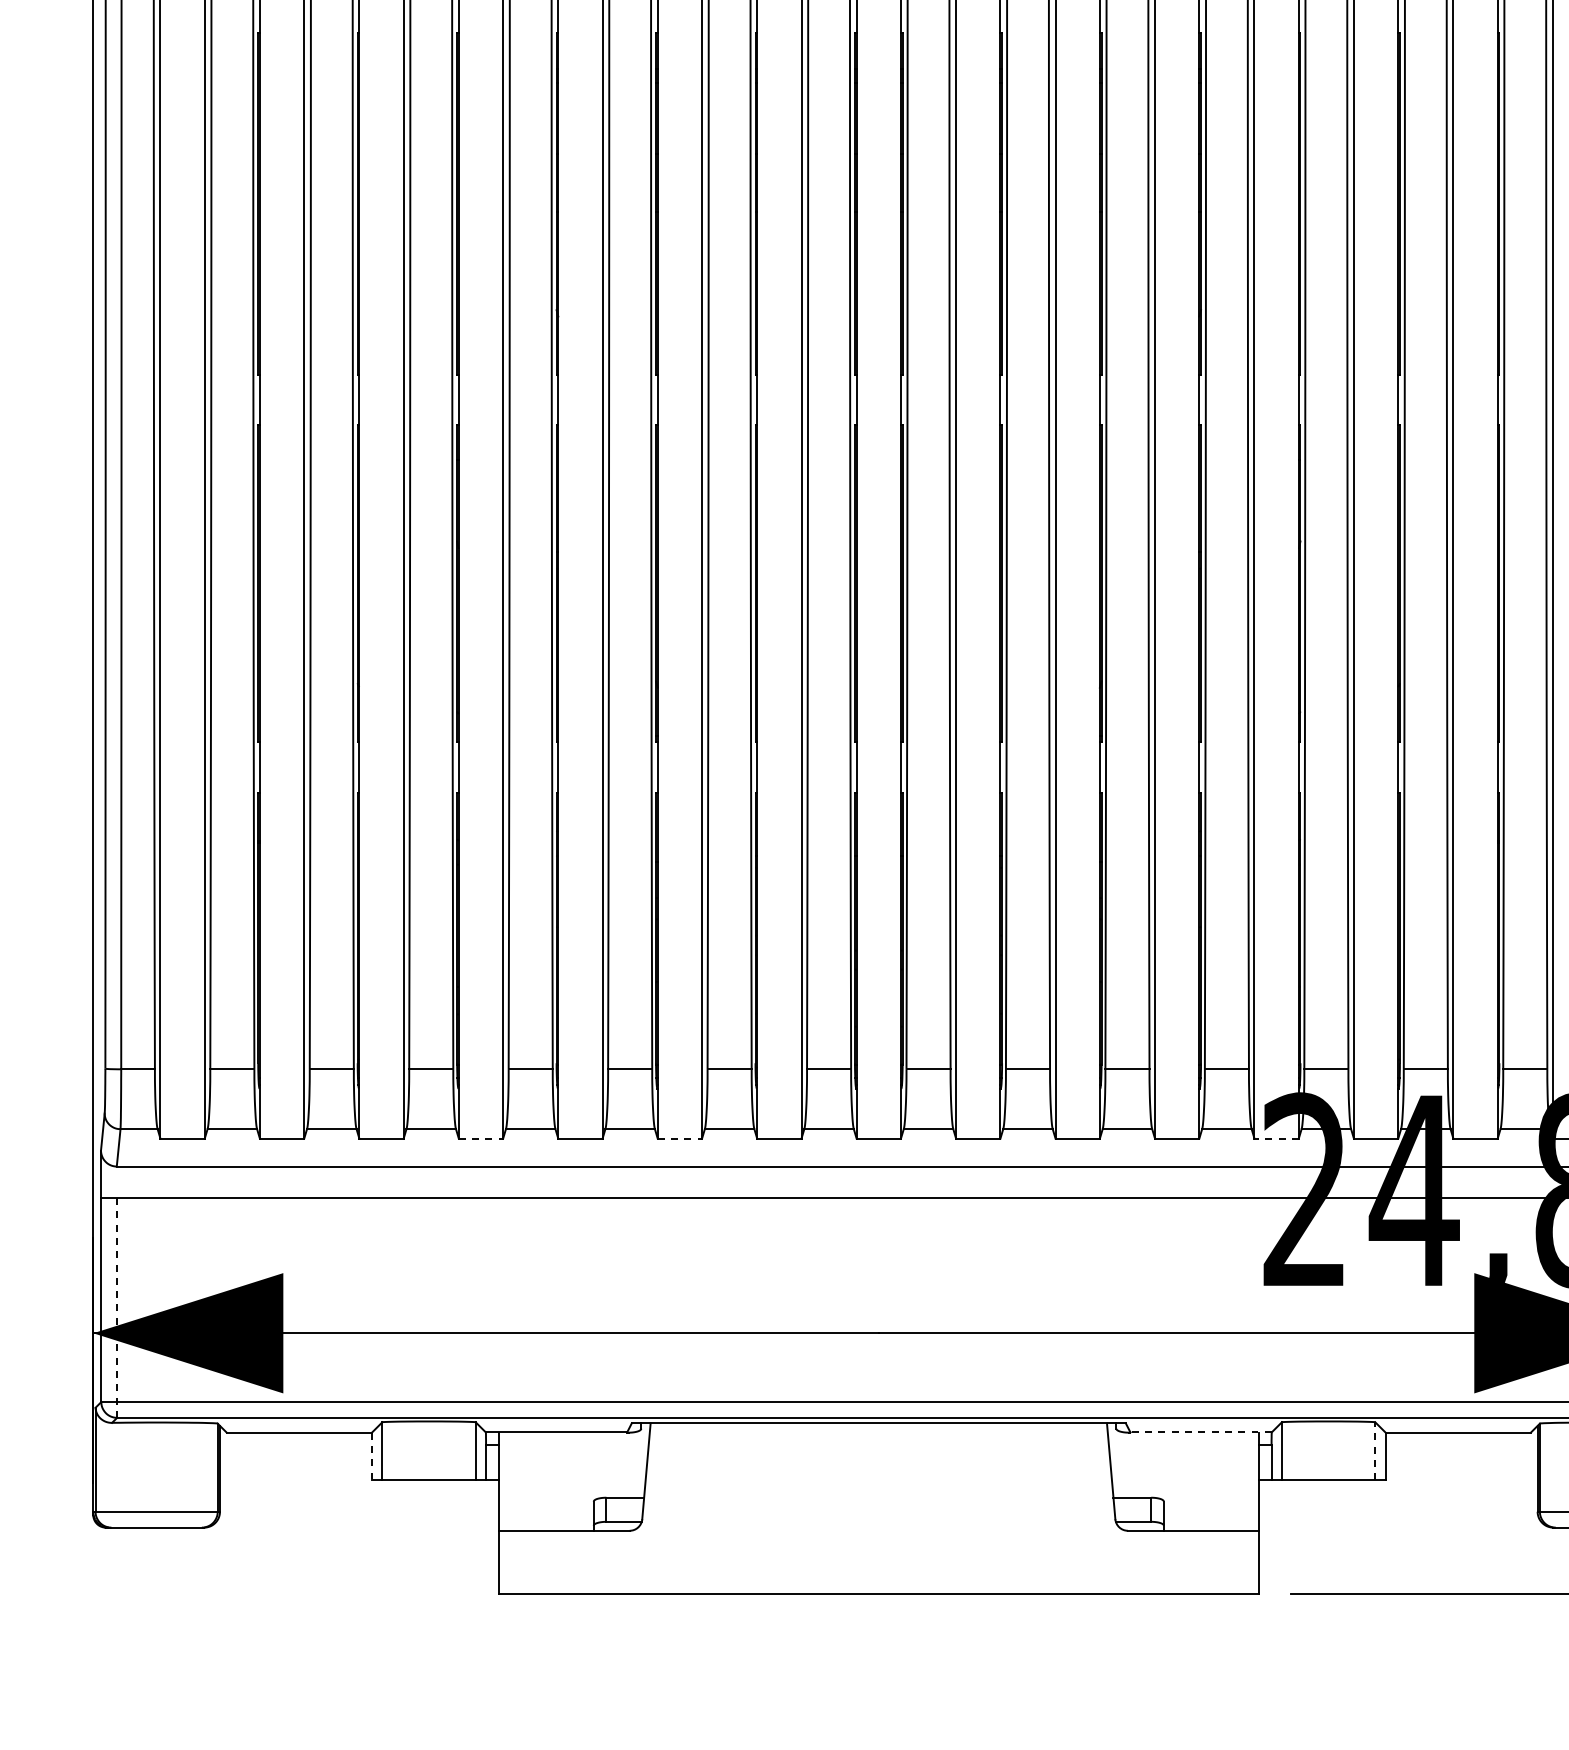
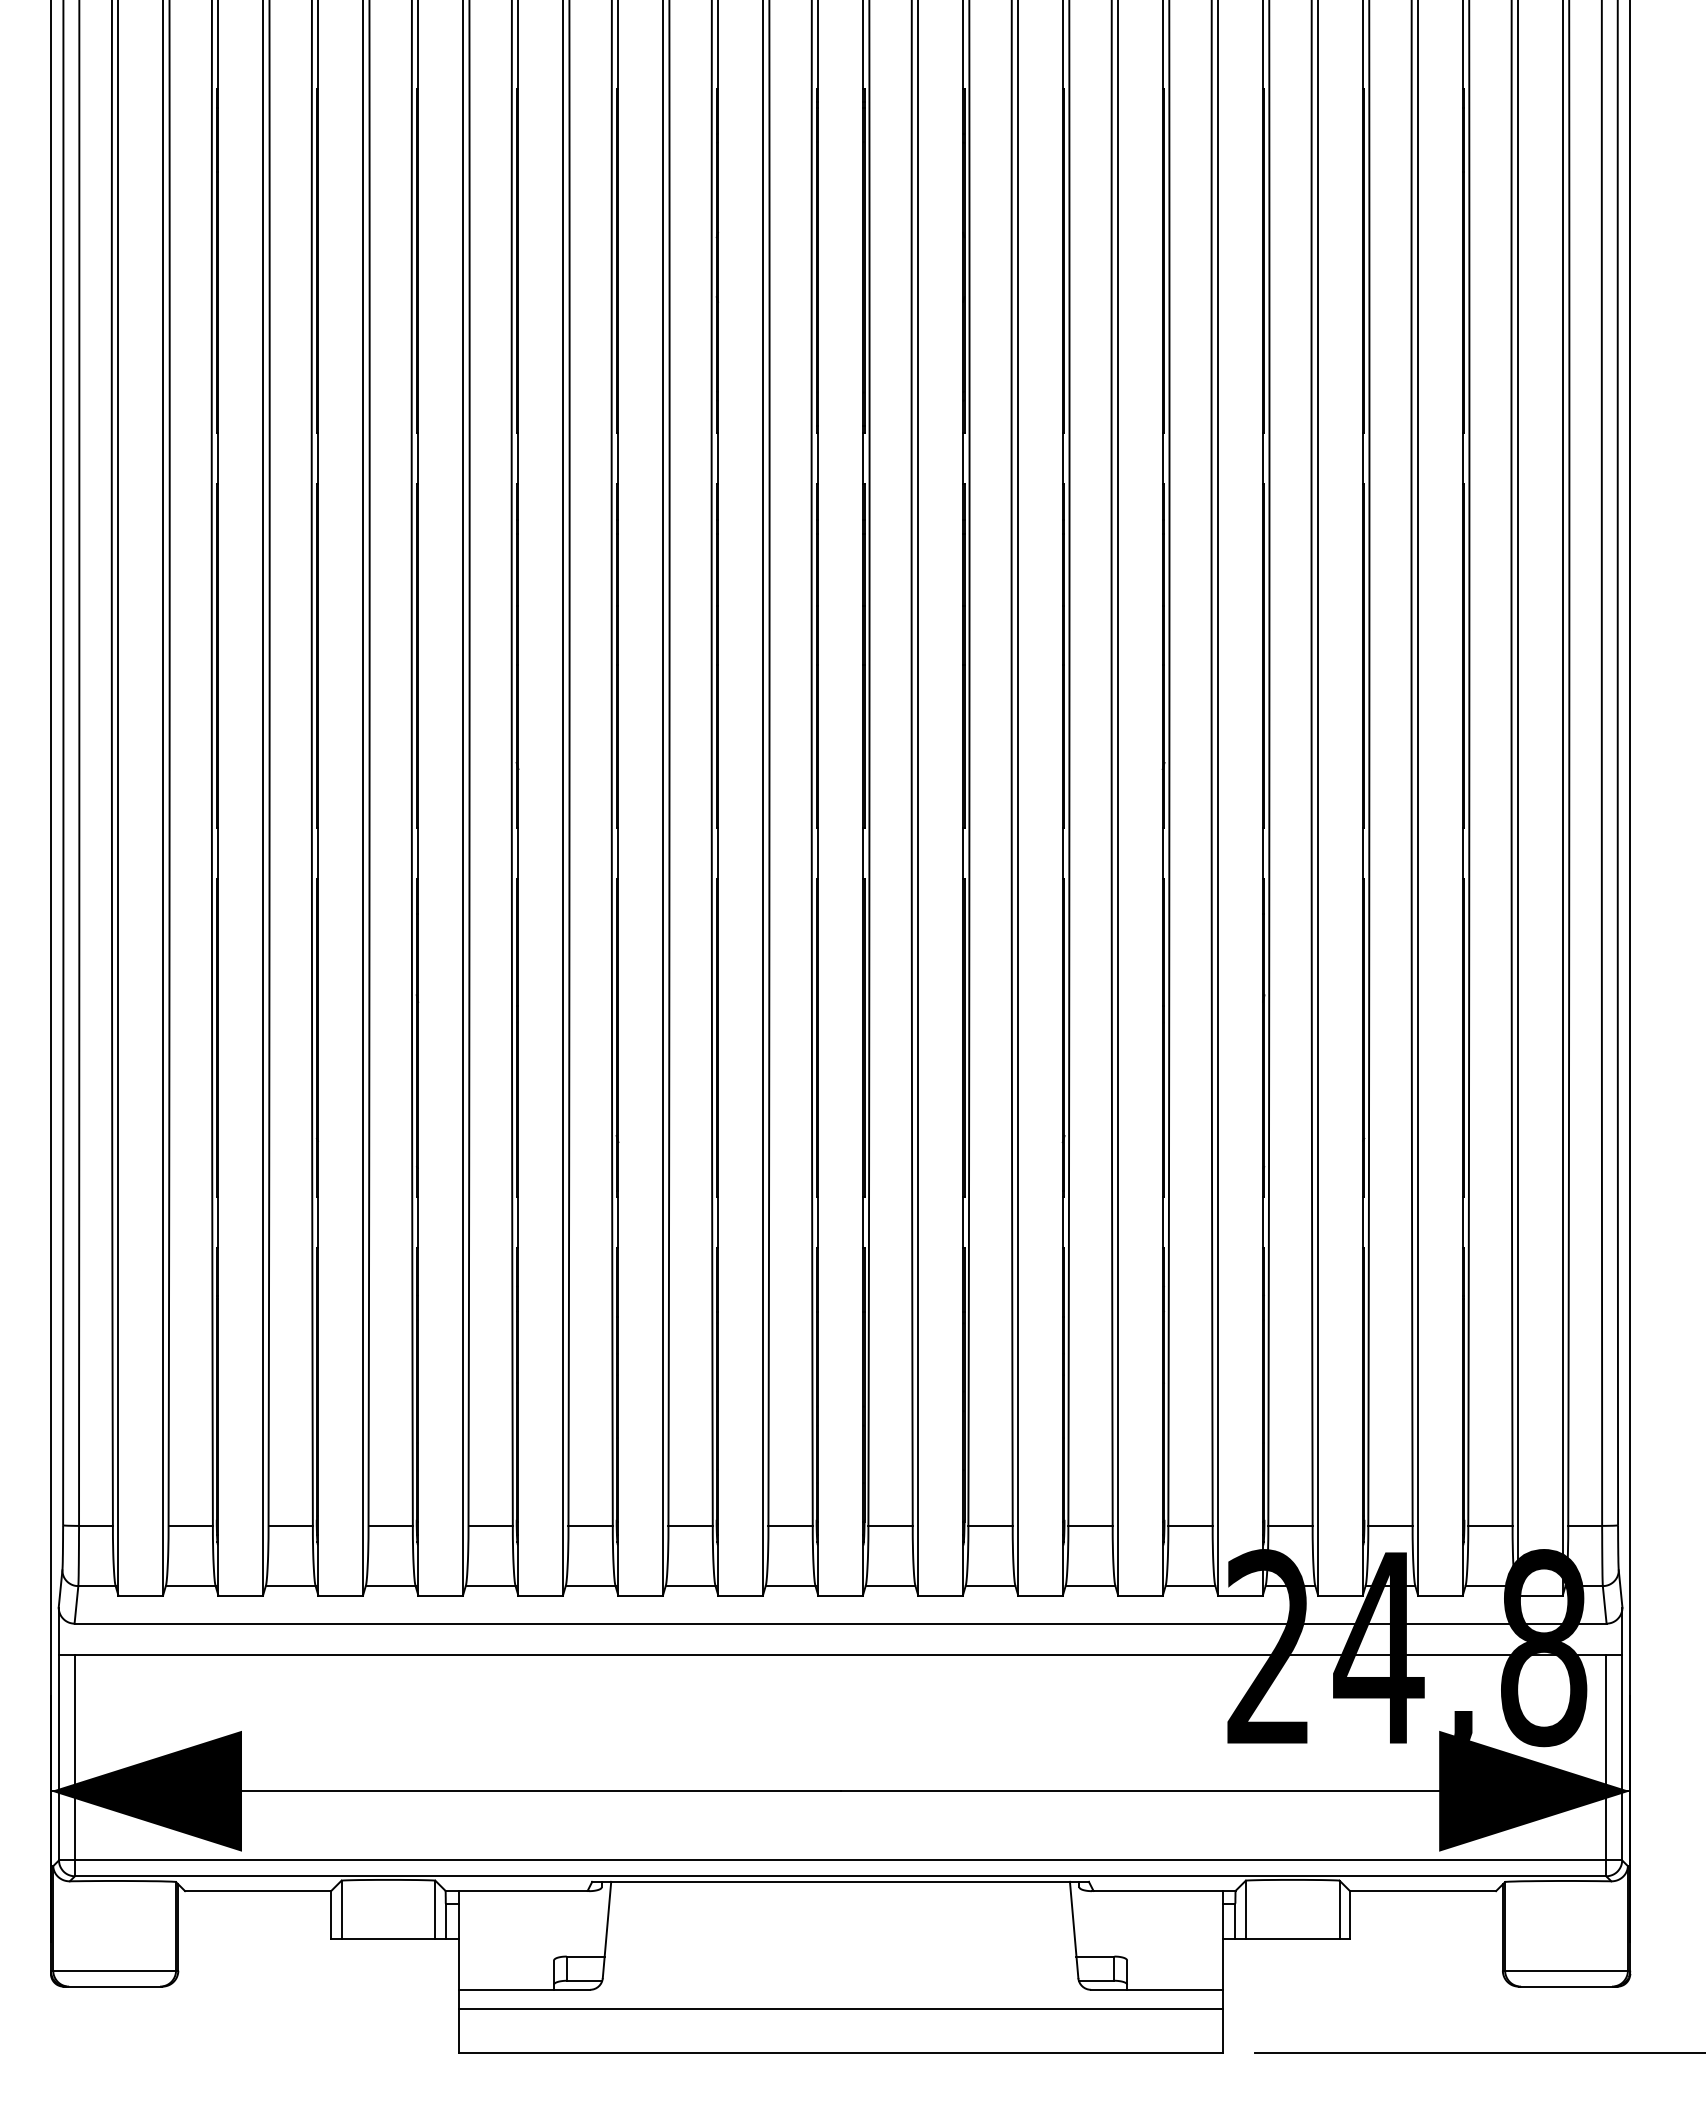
line: (481, 1138) -> (441, 1595), dashed -> solid
line: (680, 1138) -> (641, 1595), dashed -> solid
line: (1276, 1138) -> (1240, 1595), dashed -> solid
line: (116, 1307) -> (74, 1765), dashed -> solid
line: (1201, 1432) -> (1164, 1890), dashed -> solid
line: (1375, 1450) -> (1339, 1909), dashed -> solid
line: (372, 1455) -> (331, 1914), dashed -> solid
line: (878, 1549) -> (840, 2008), added

